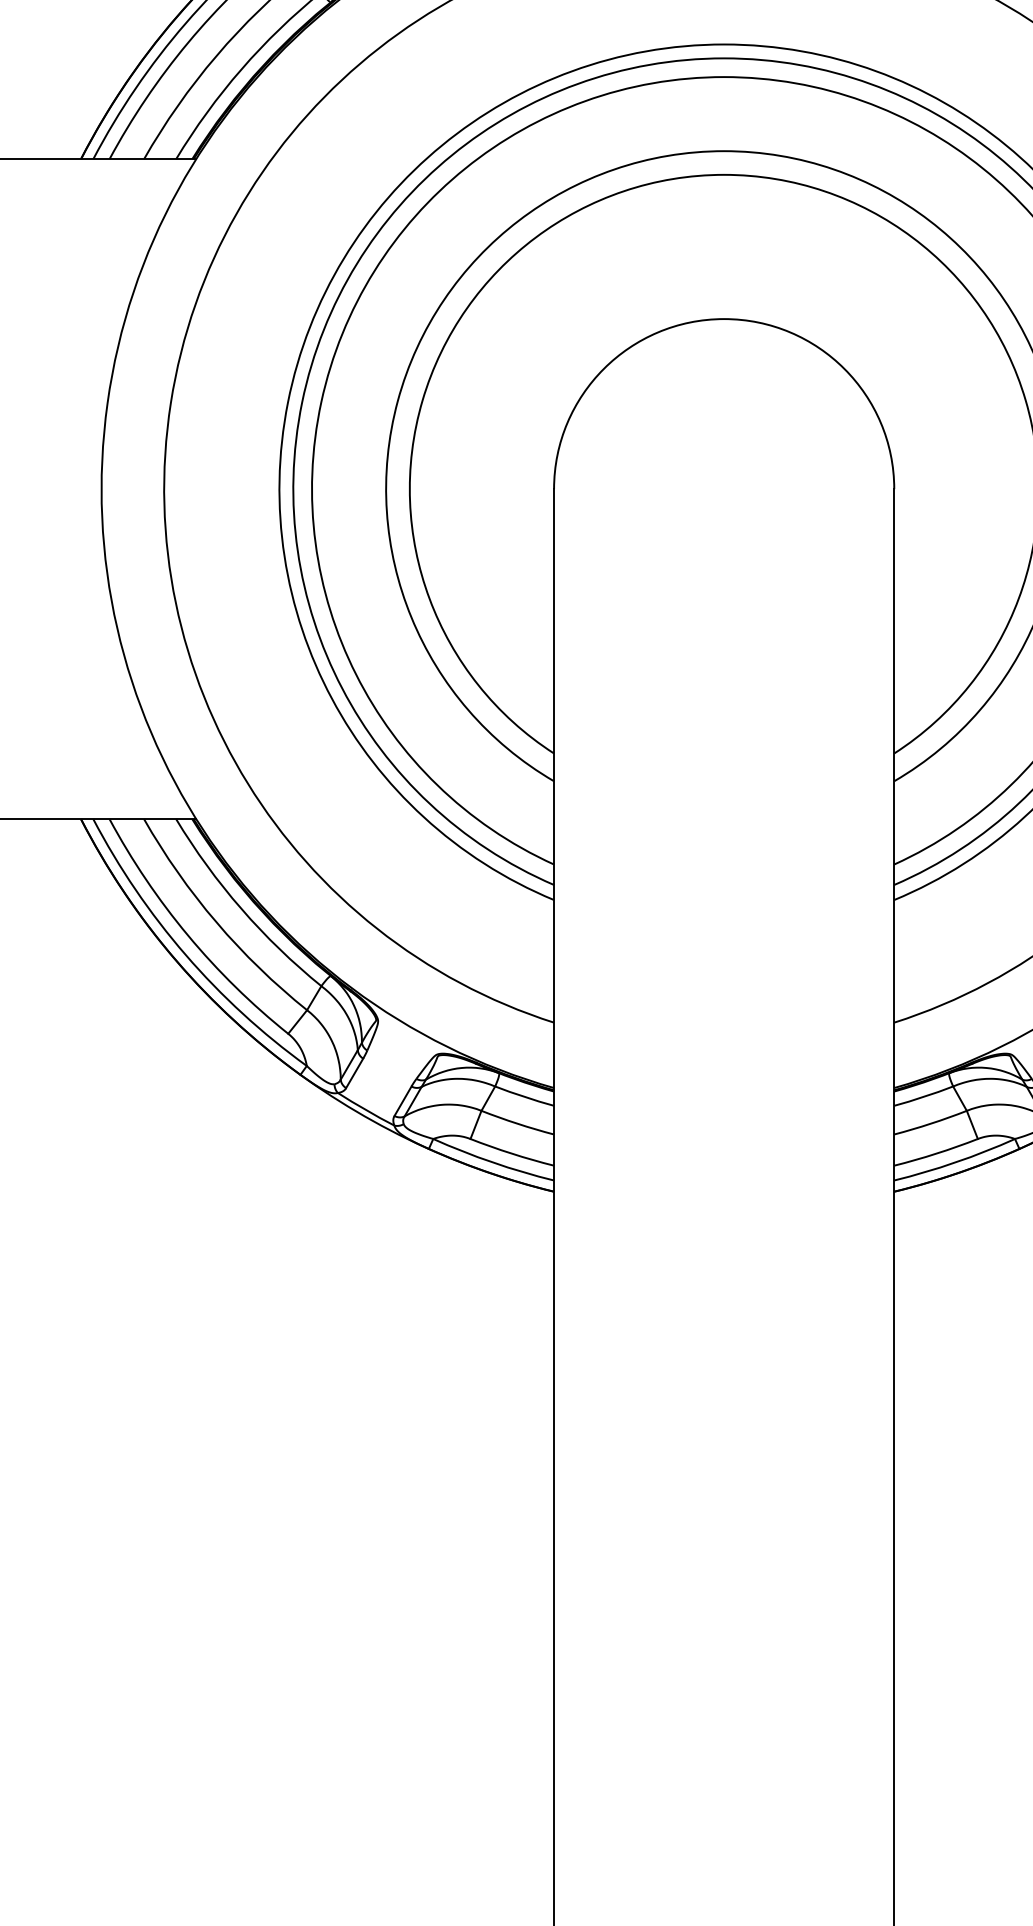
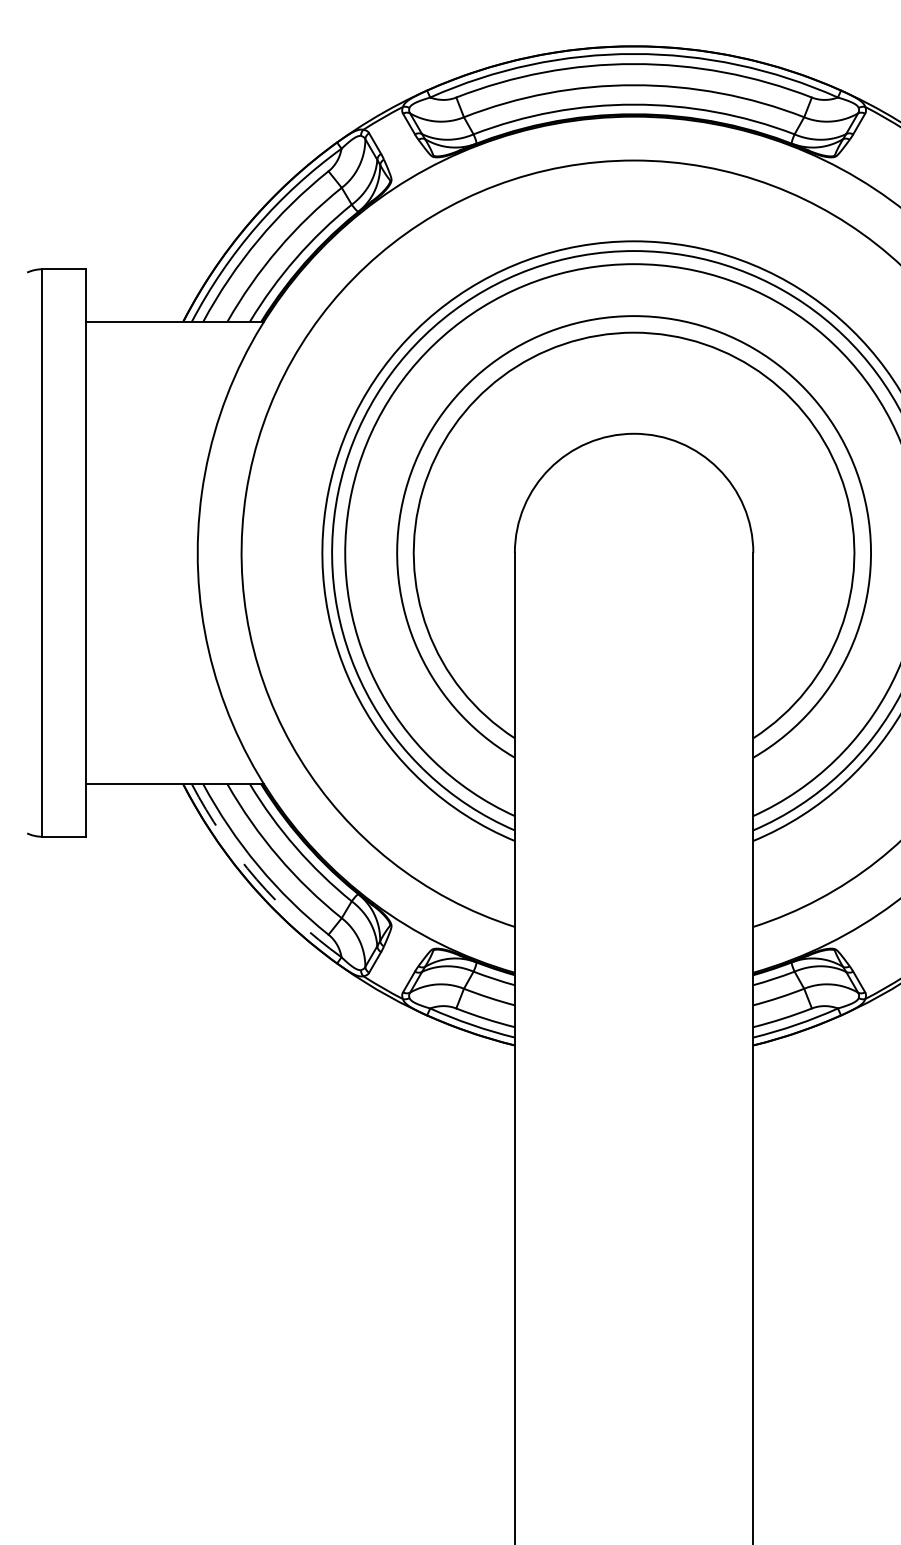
arc: (185, 954) -> (256, 879), solid -> dashed

